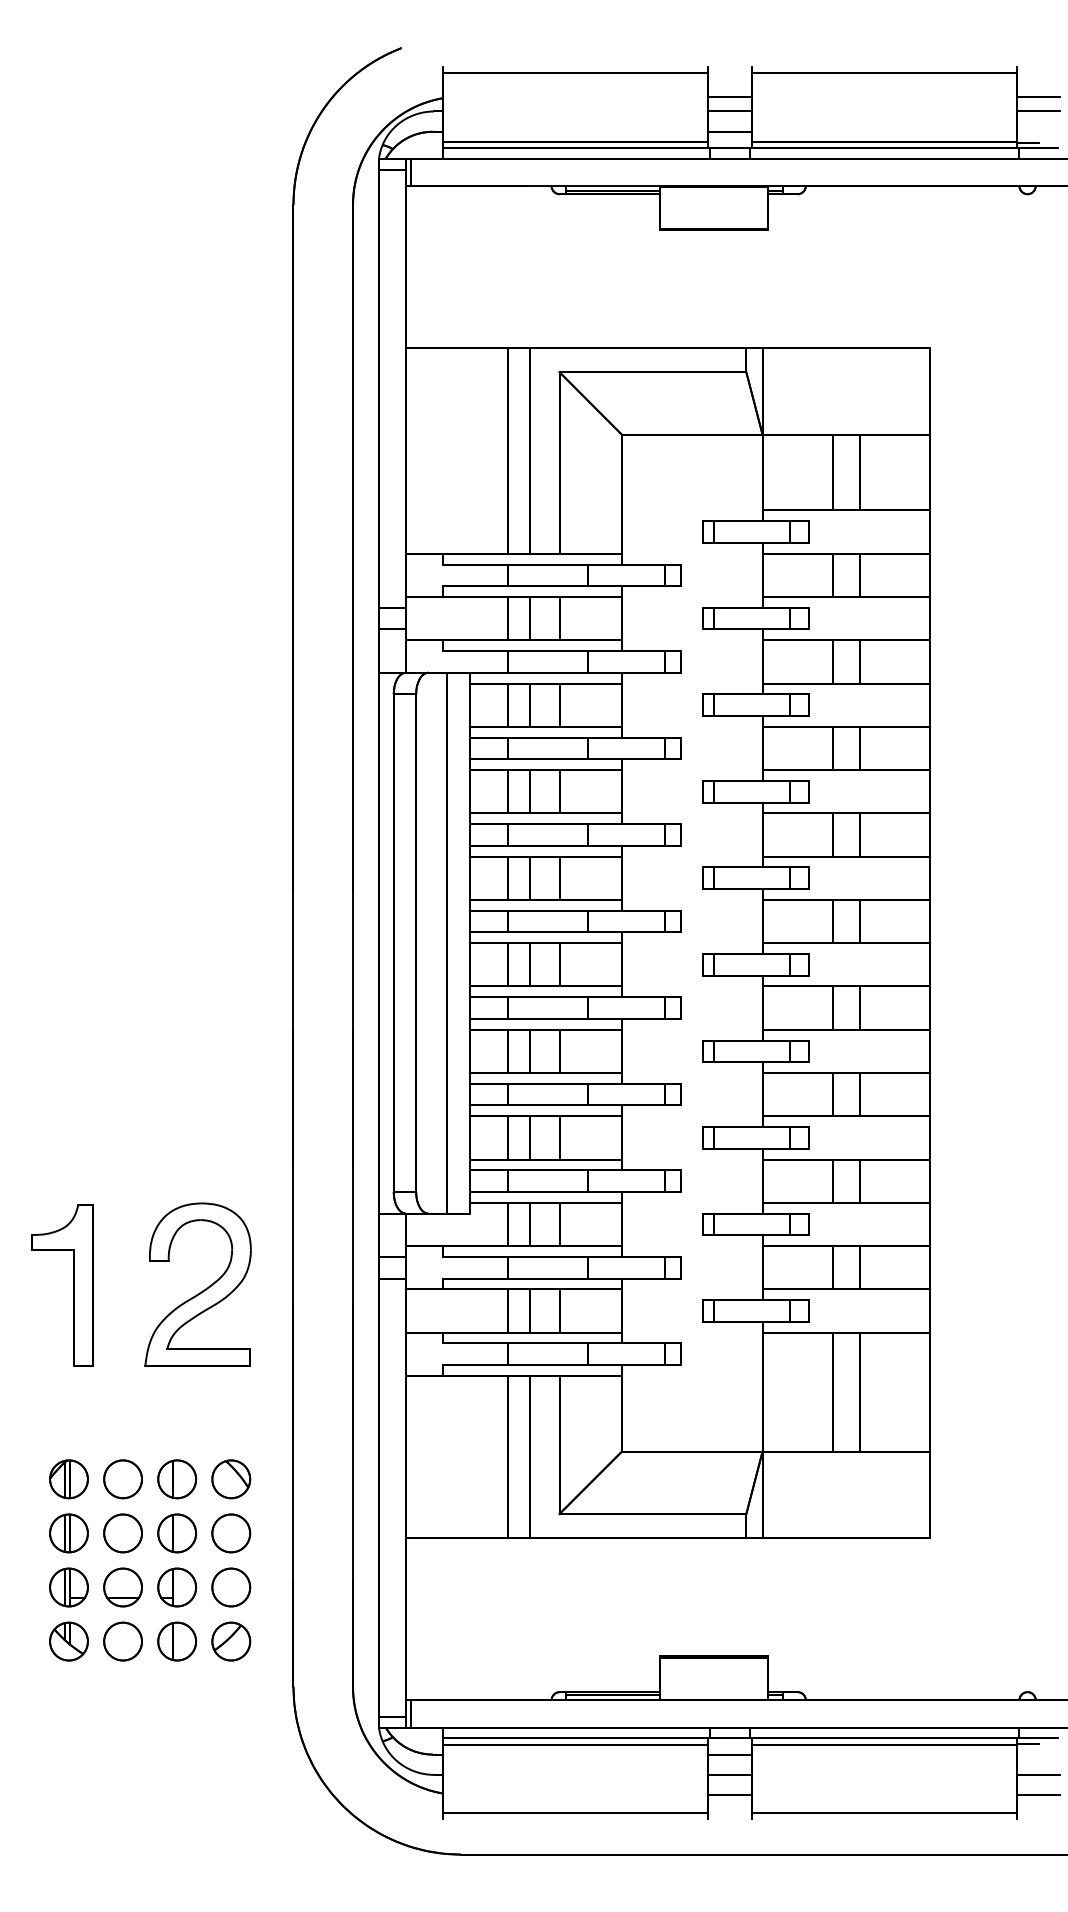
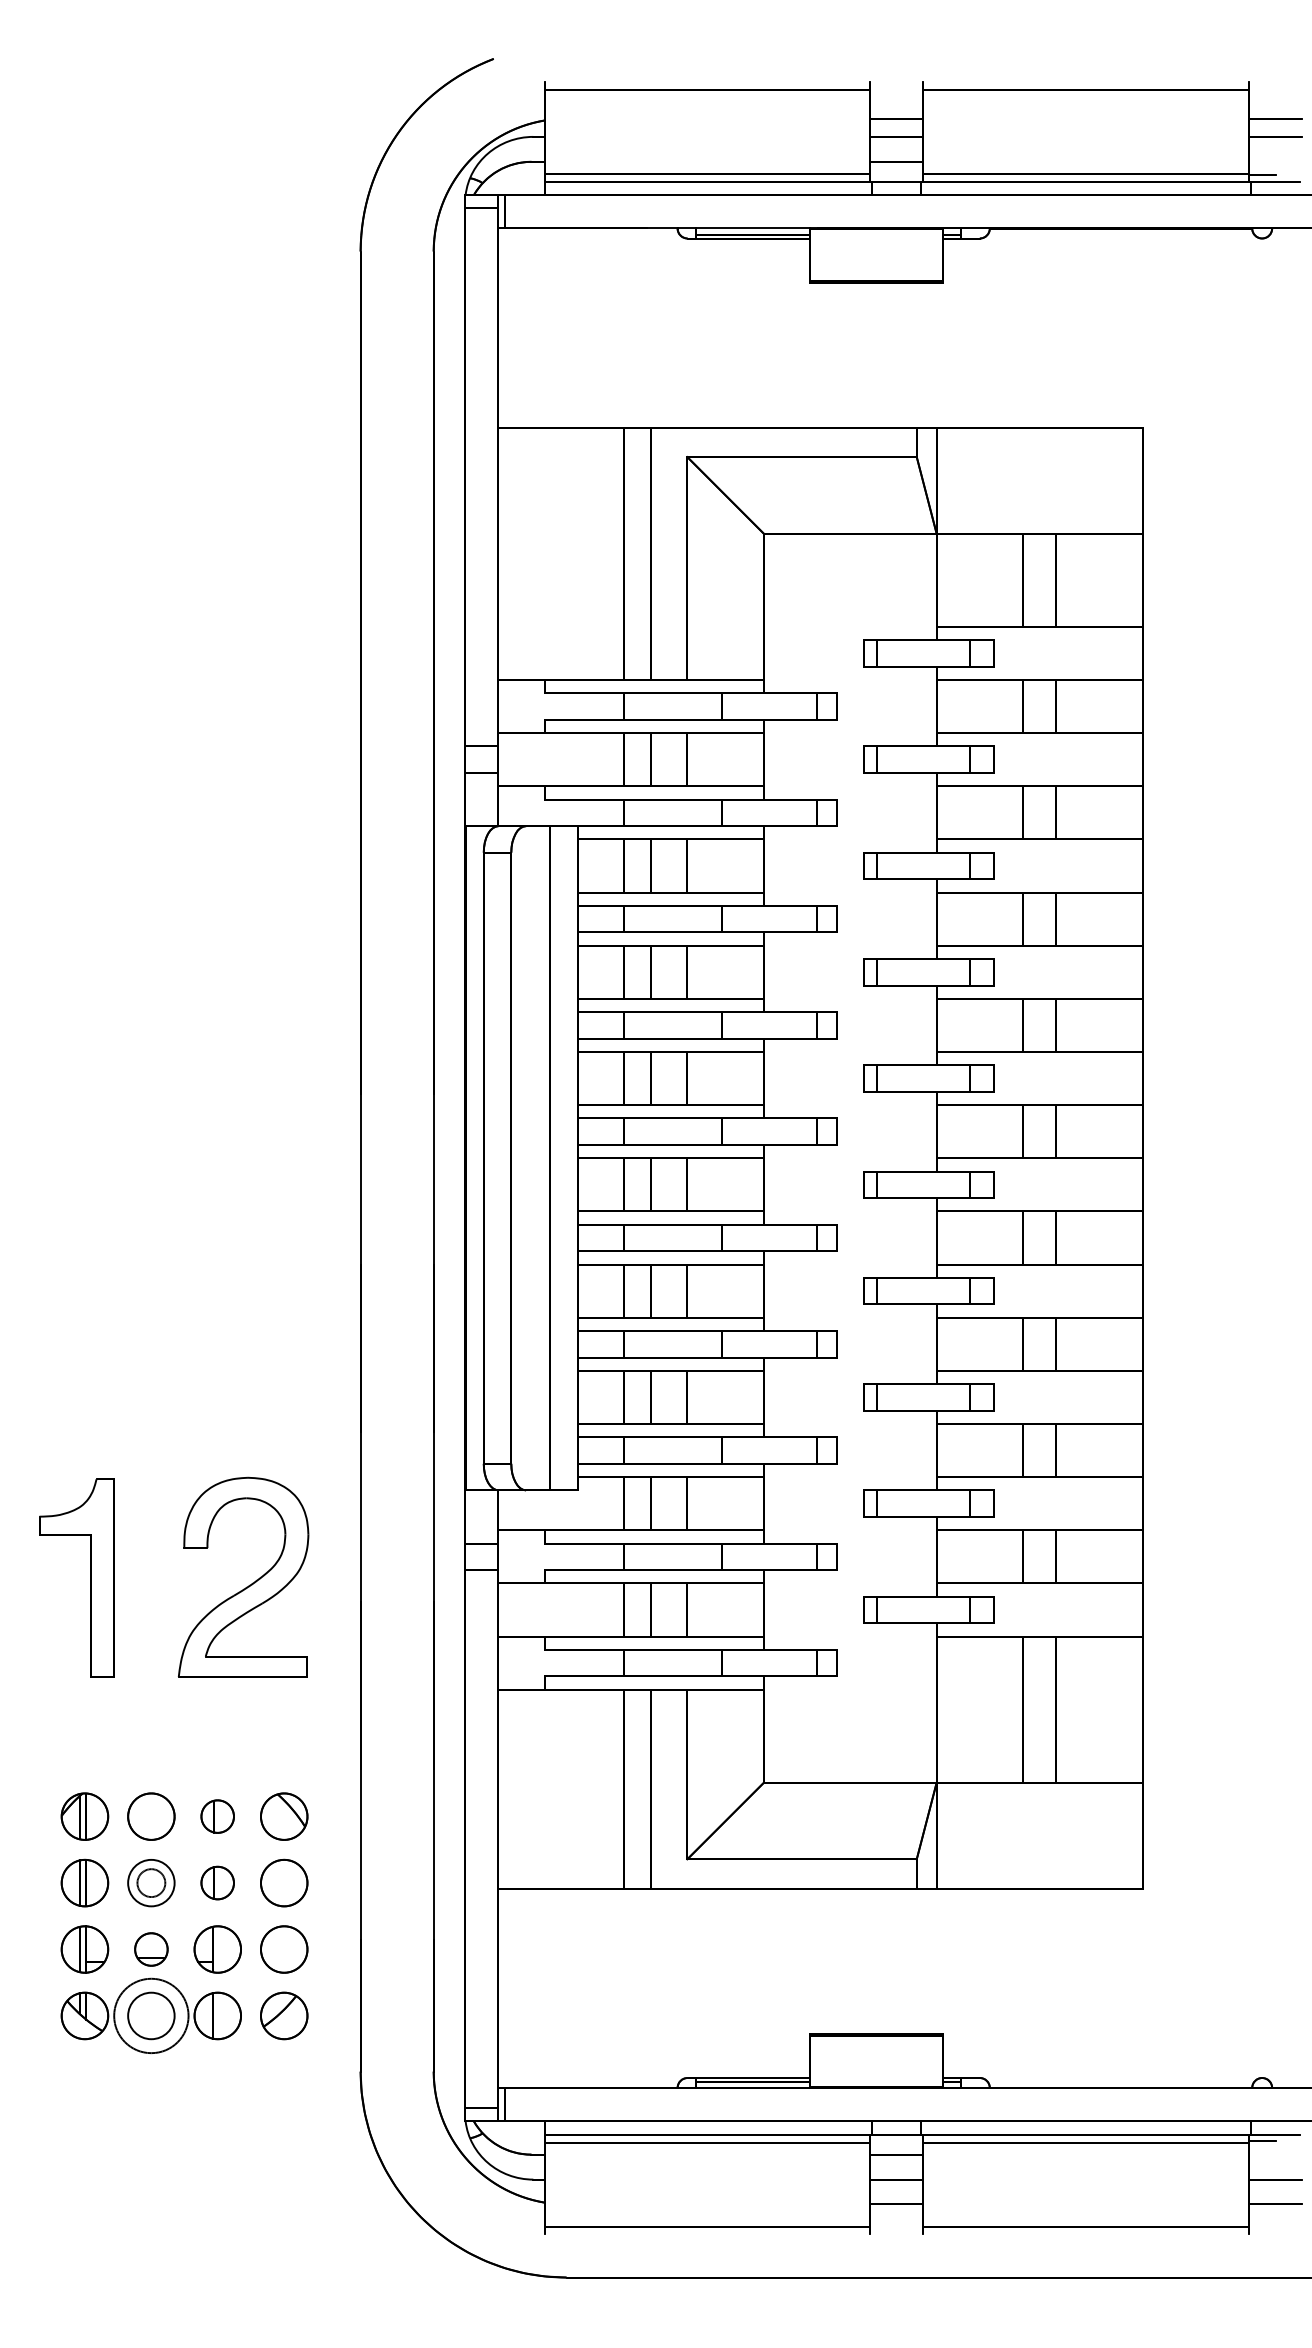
part: (176, 1479) -> (217, 1816), size x0.7
circle: (123, 1532) -> (151, 1882), size x0.6
part: (176, 1532) -> (217, 1882), size x0.7
part: (123, 1587) -> (151, 1949), size x0.7
circle: (123, 1641) -> (151, 2015), size x1.6

